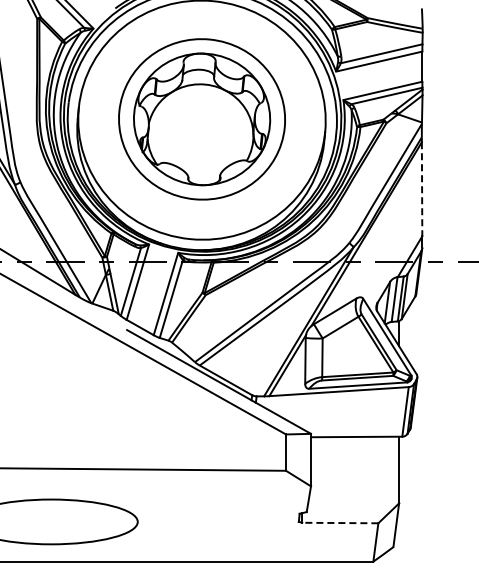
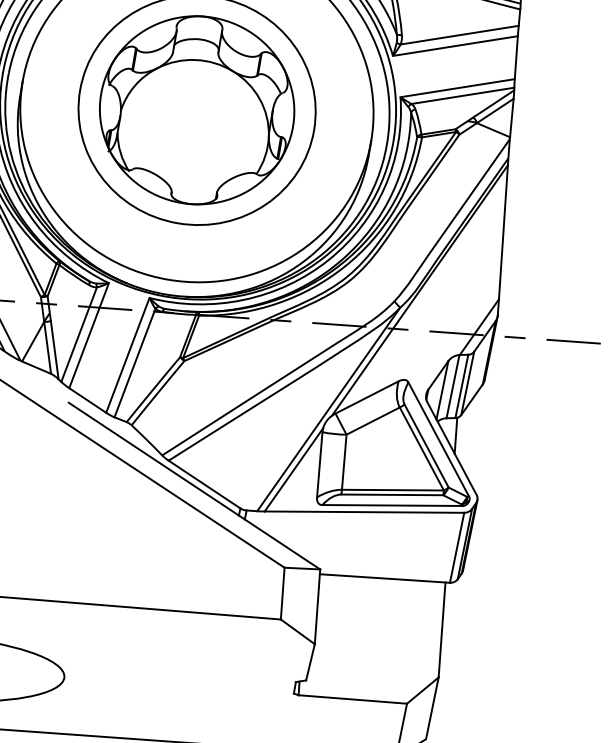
line: (422, 189) -> (503, 232), dashed -> solid
line: (339, 523) -> (351, 700), dashed -> solid

